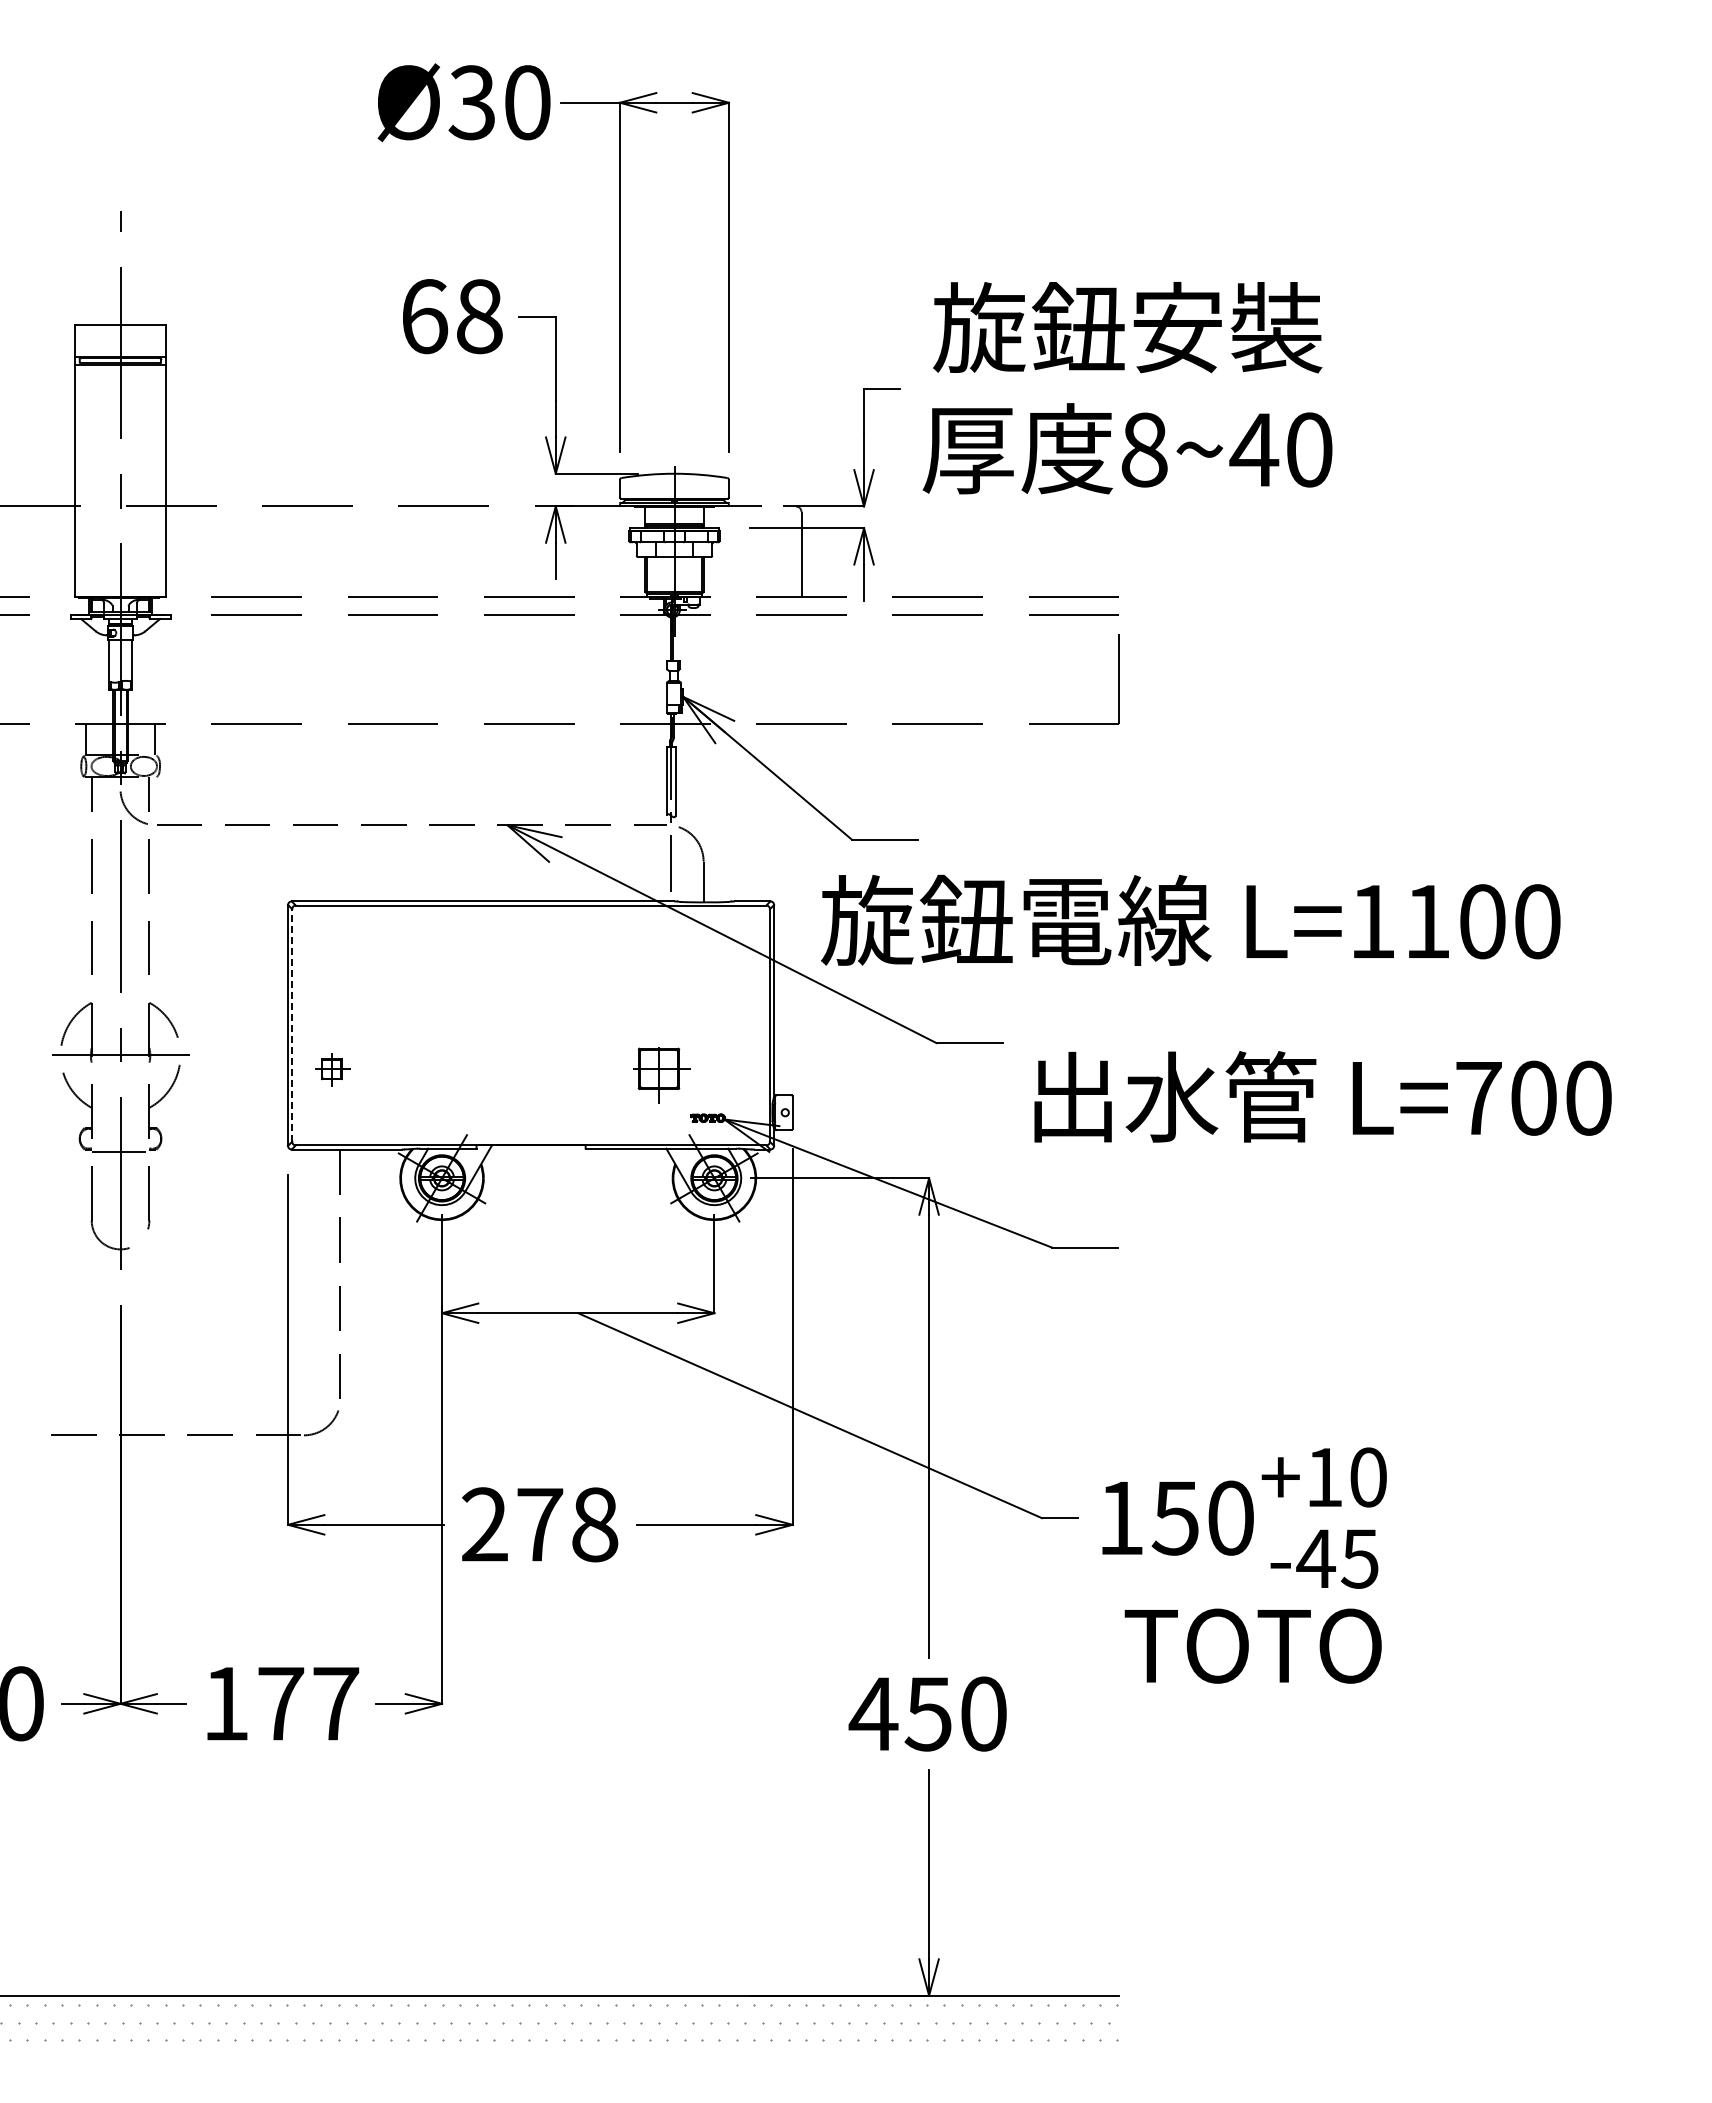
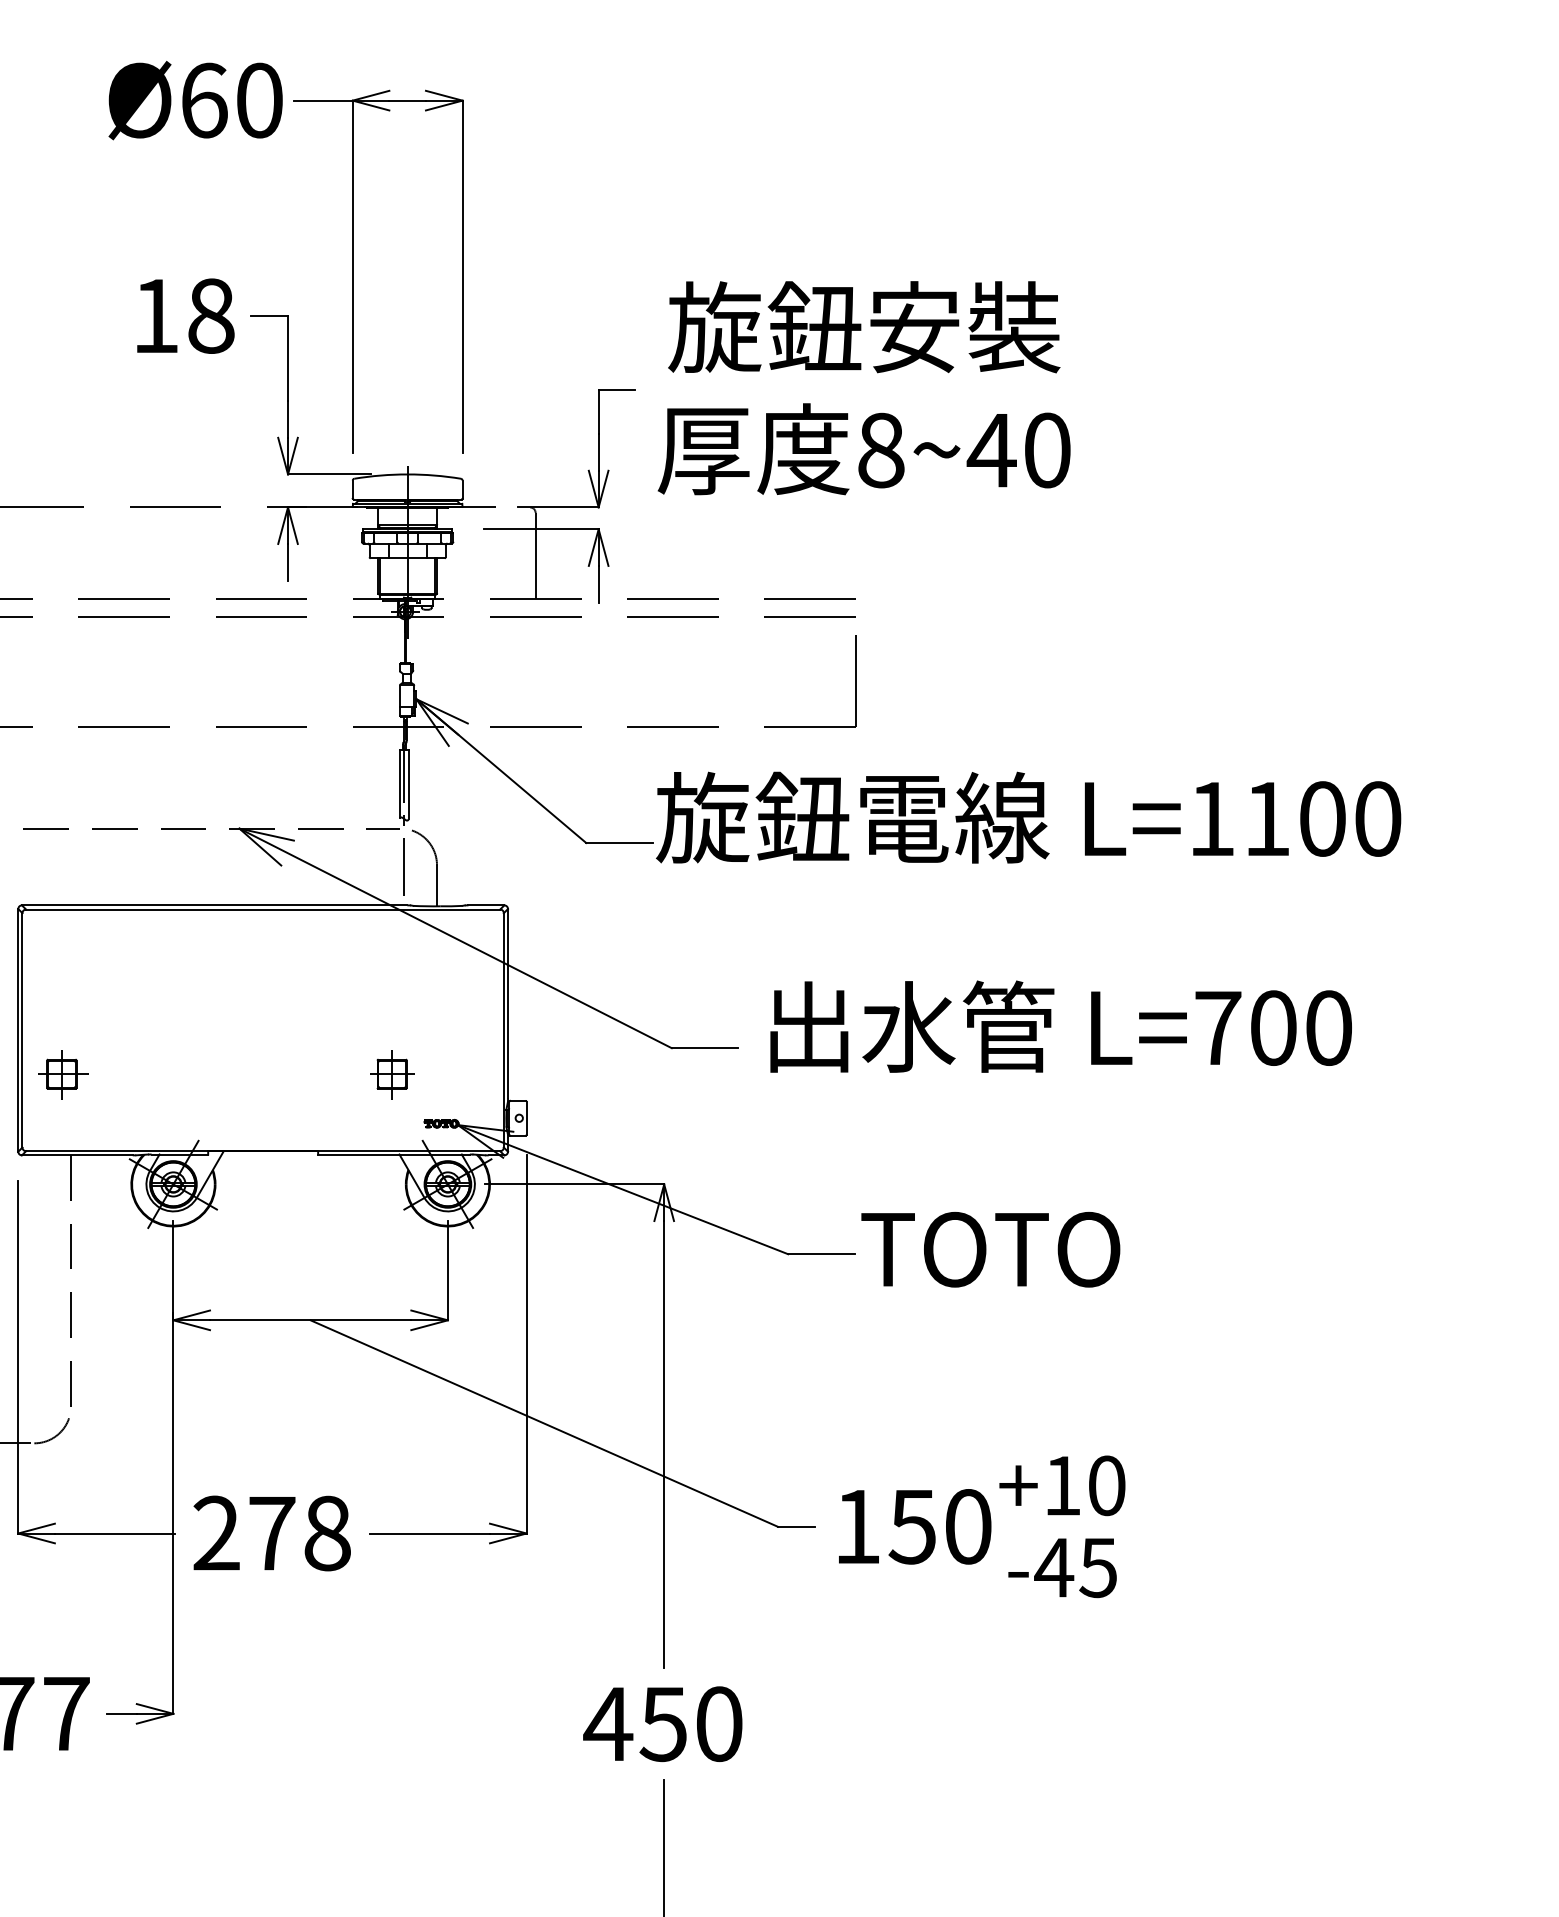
text: (472, 102) -> (204, 100), 30 -> 60
text: (425, 316) -> (156, 316), 68 -> 18
text: (1190, 919) -> (1028, 816), moved
line: (292, 1024) -> (22, 1029), dashed -> solid
part: (333, 1069) -> (64, 1074), size x1.43
part: (659, 1069) -> (392, 1074), size x0.71
text: (1322, 1096) -> (1060, 1026), moved
text: (1252, 1645) -> (990, 1249), moved

